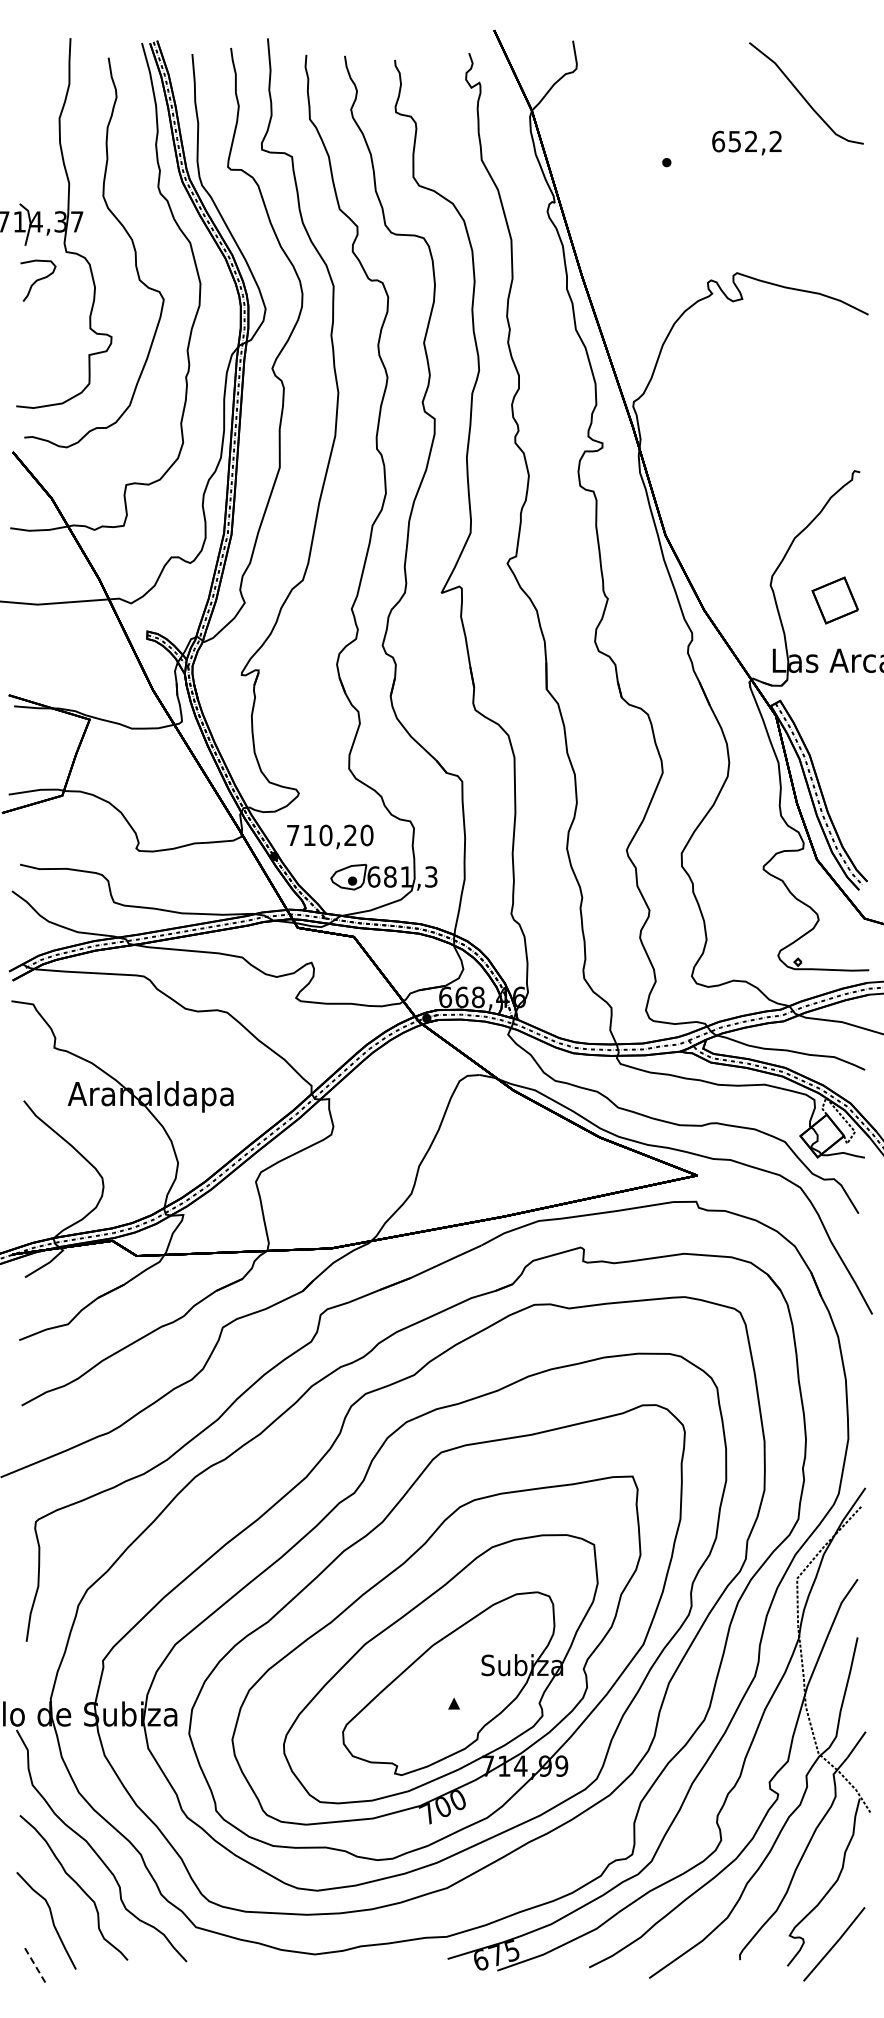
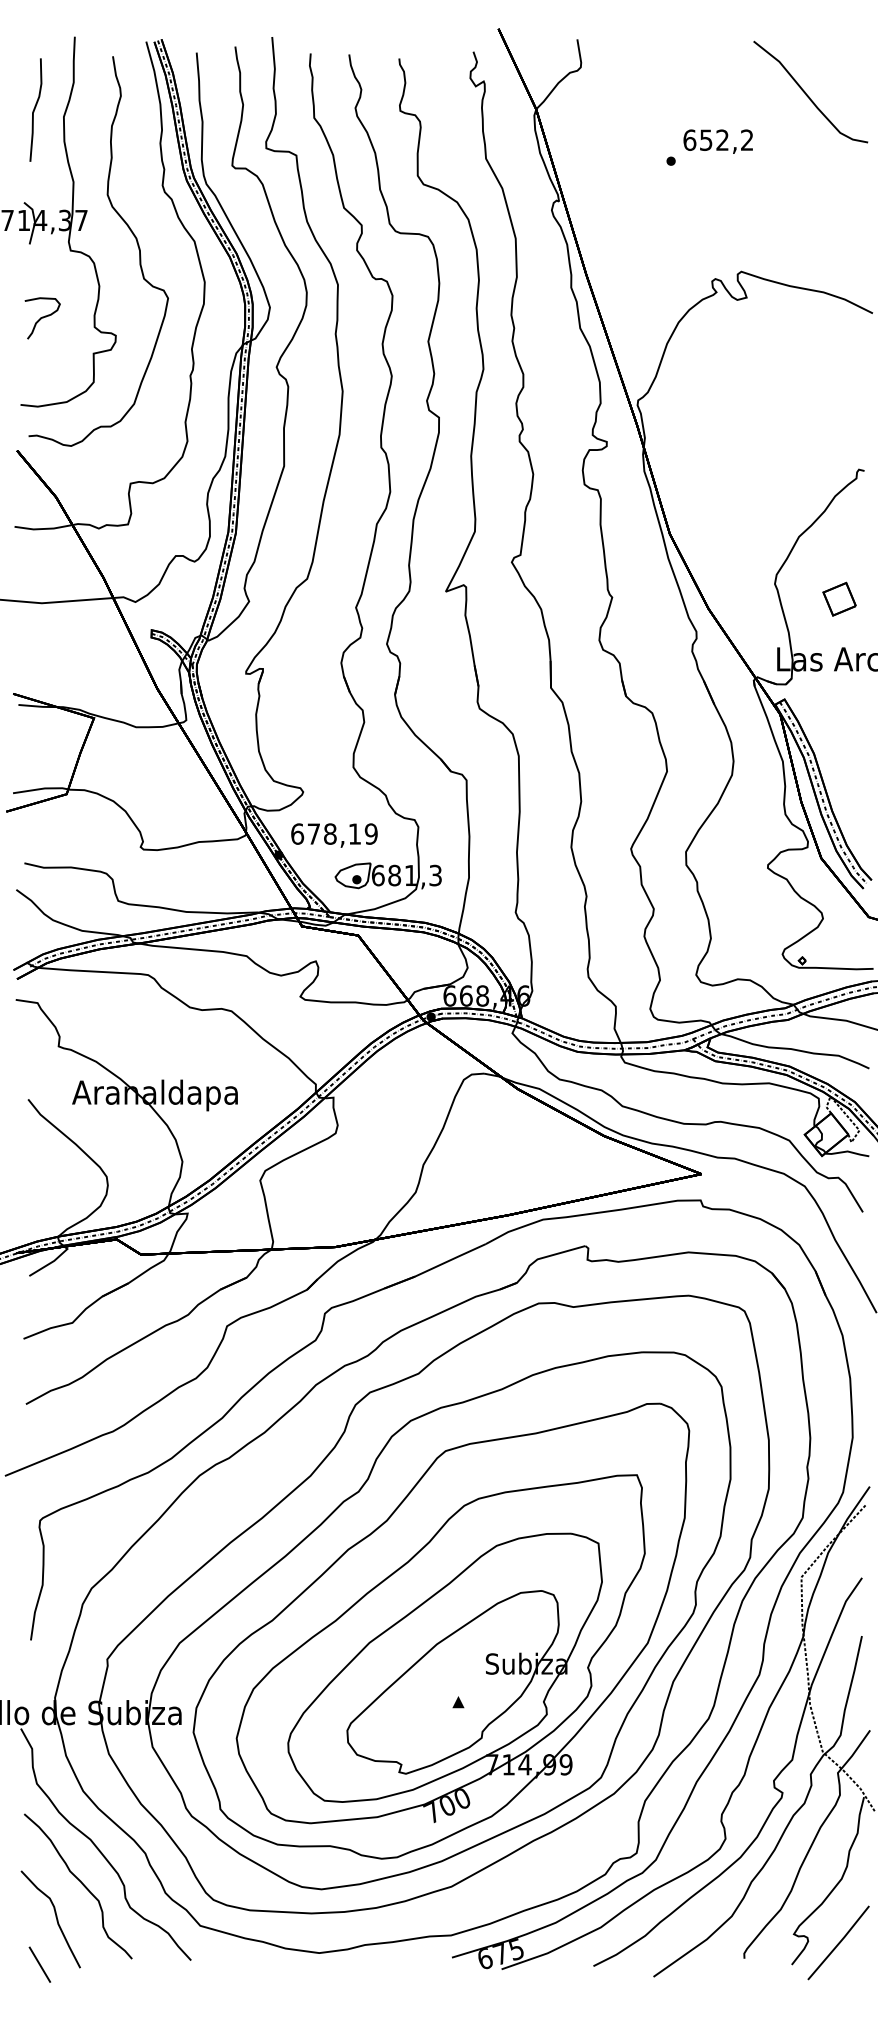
curve: (31, 110) -> (35, 109), added
text: (746, 142) -> (717, 141), moved
curve: (38, 280) -> (42, 318), moved
part: (835, 600) -> (839, 599), size x0.71
text: (329, 835) -> (333, 834), 710,20 -> 678,19
line: (35, 1966) -> (39, 1965), dashed -> solid

